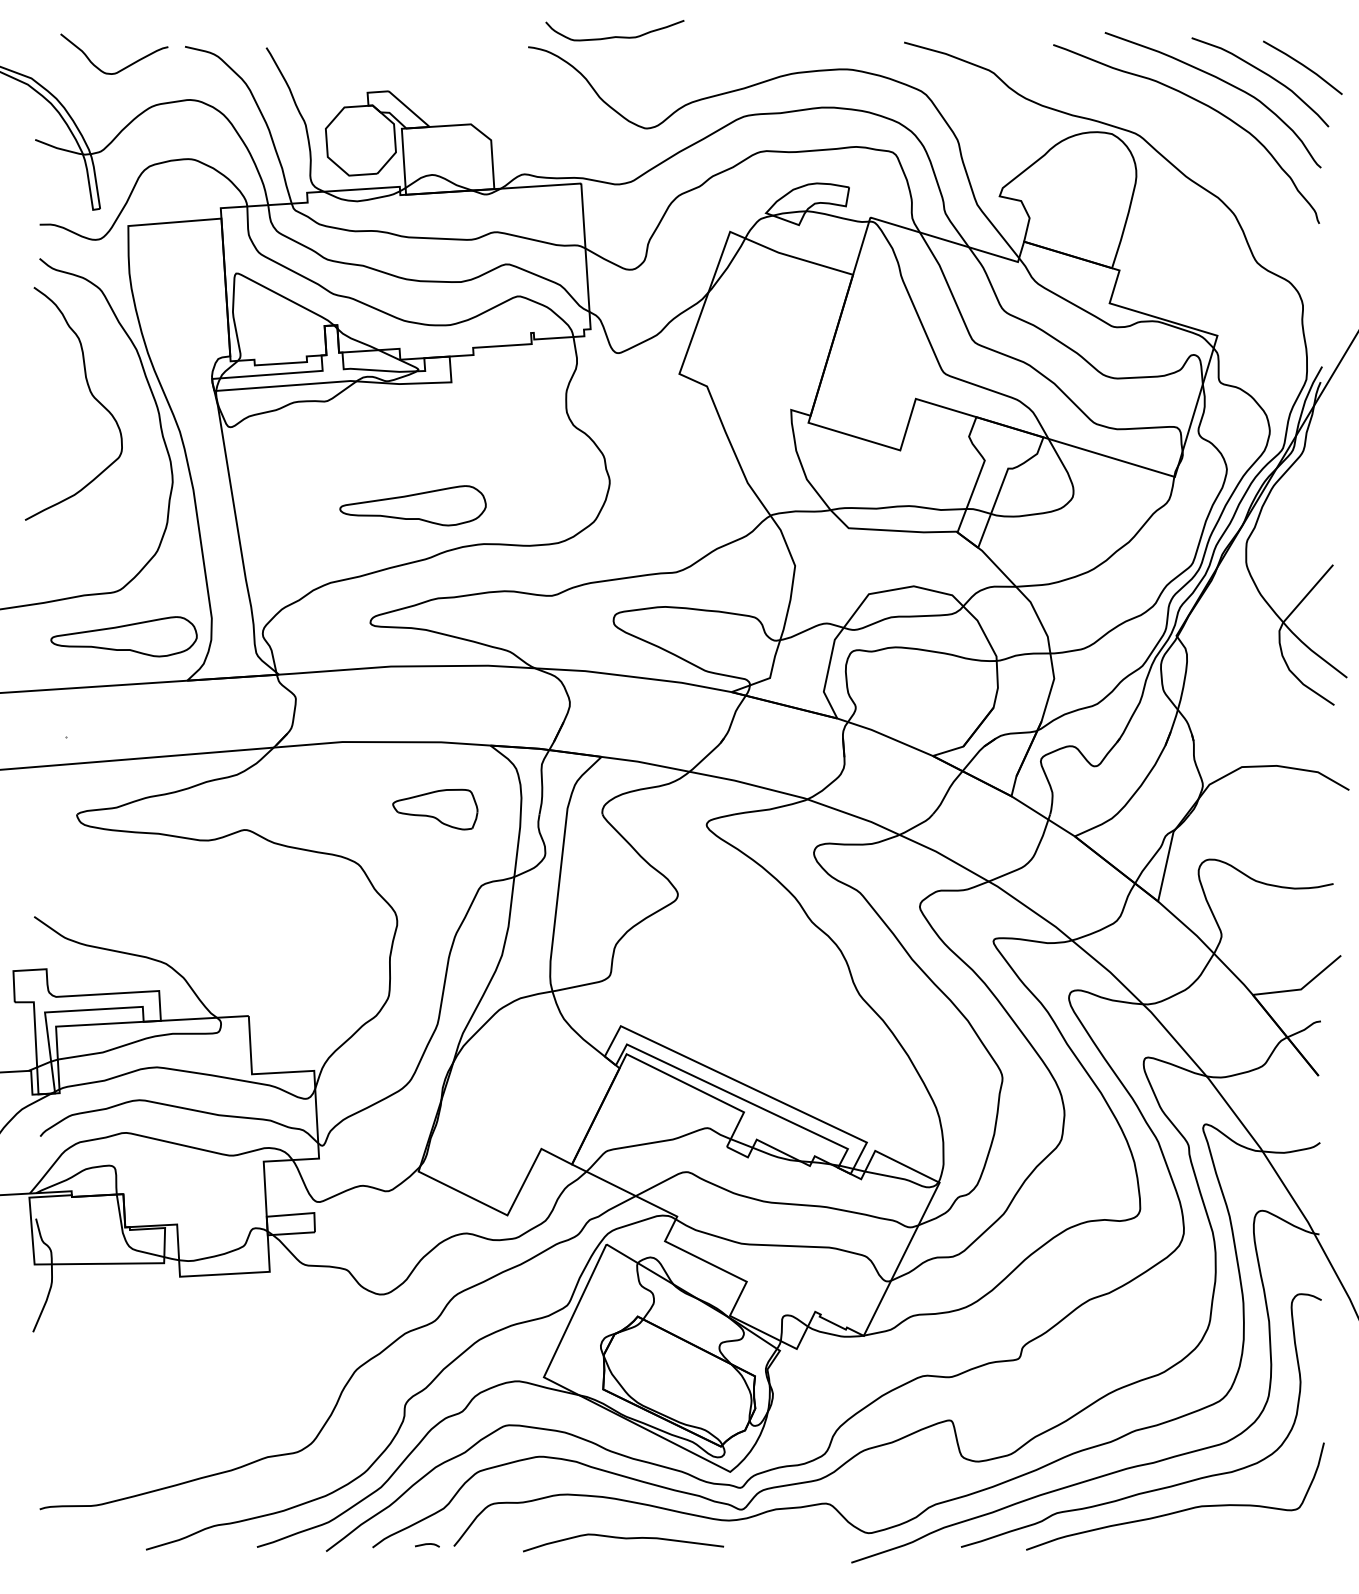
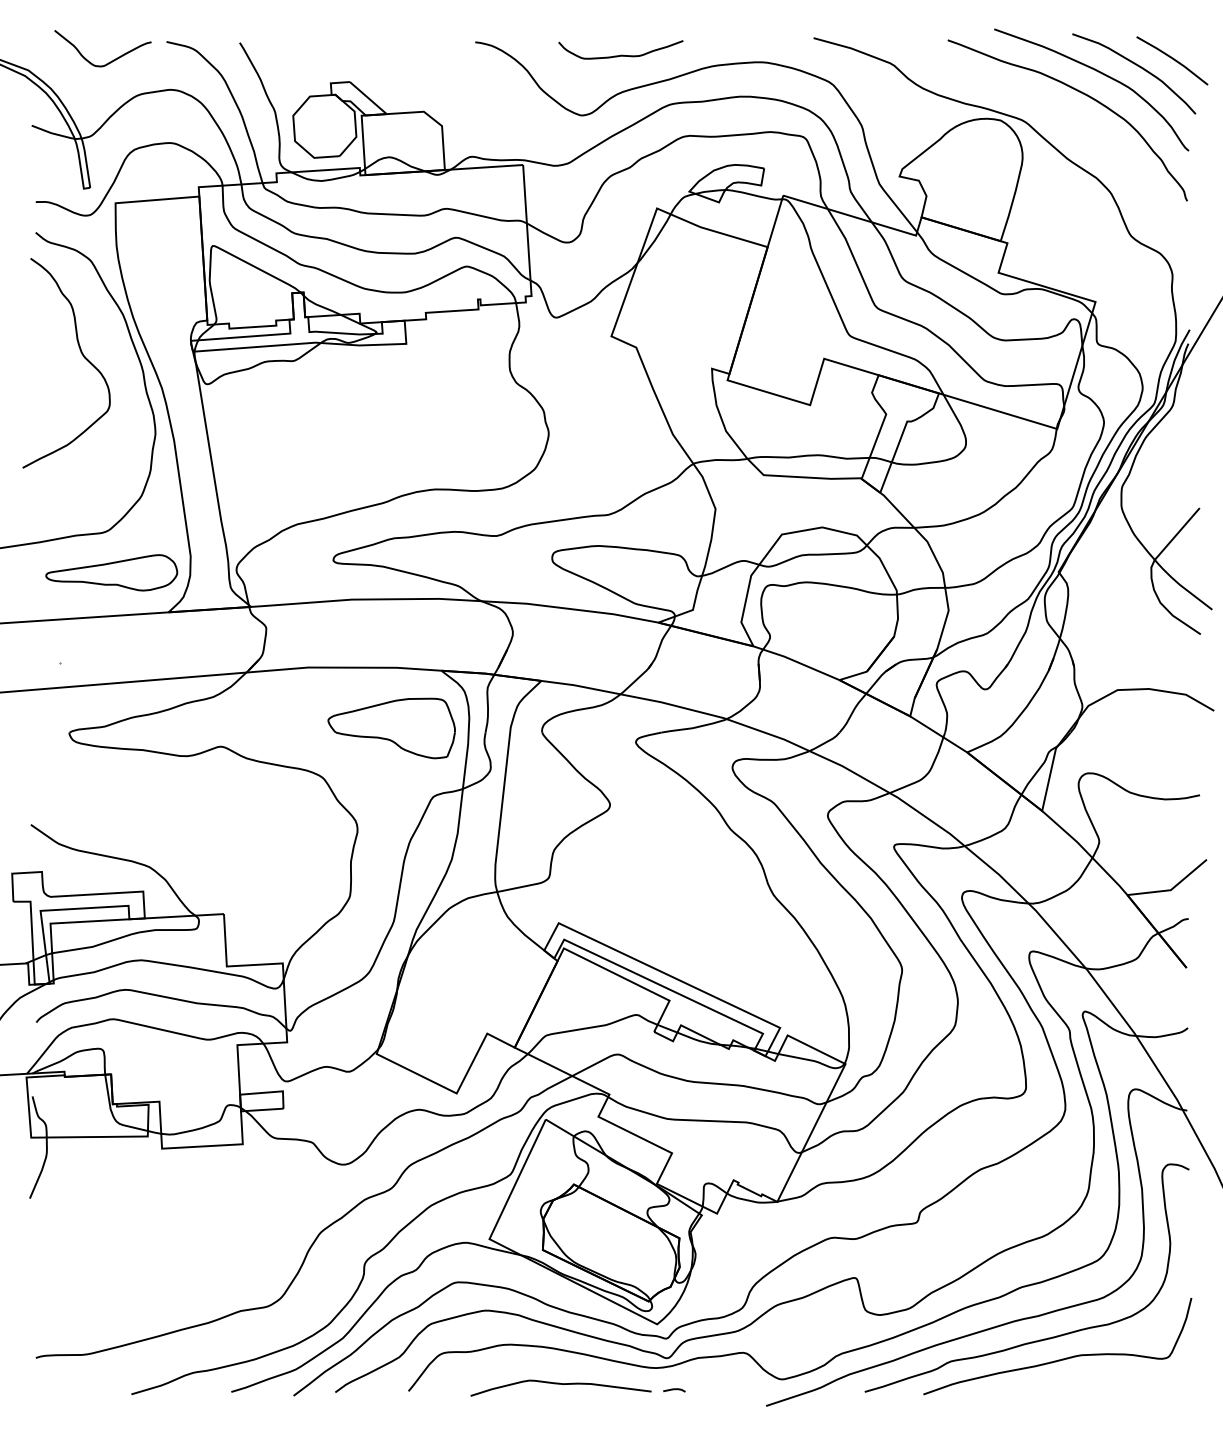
curve: (614, 36) -> (620, 55), moved
part: (412, 505) -> (371, 454), removed
part: (435, 809) -> (391, 728), size x1.67
curve: (427, 1544) -> (674, 1389), moved

